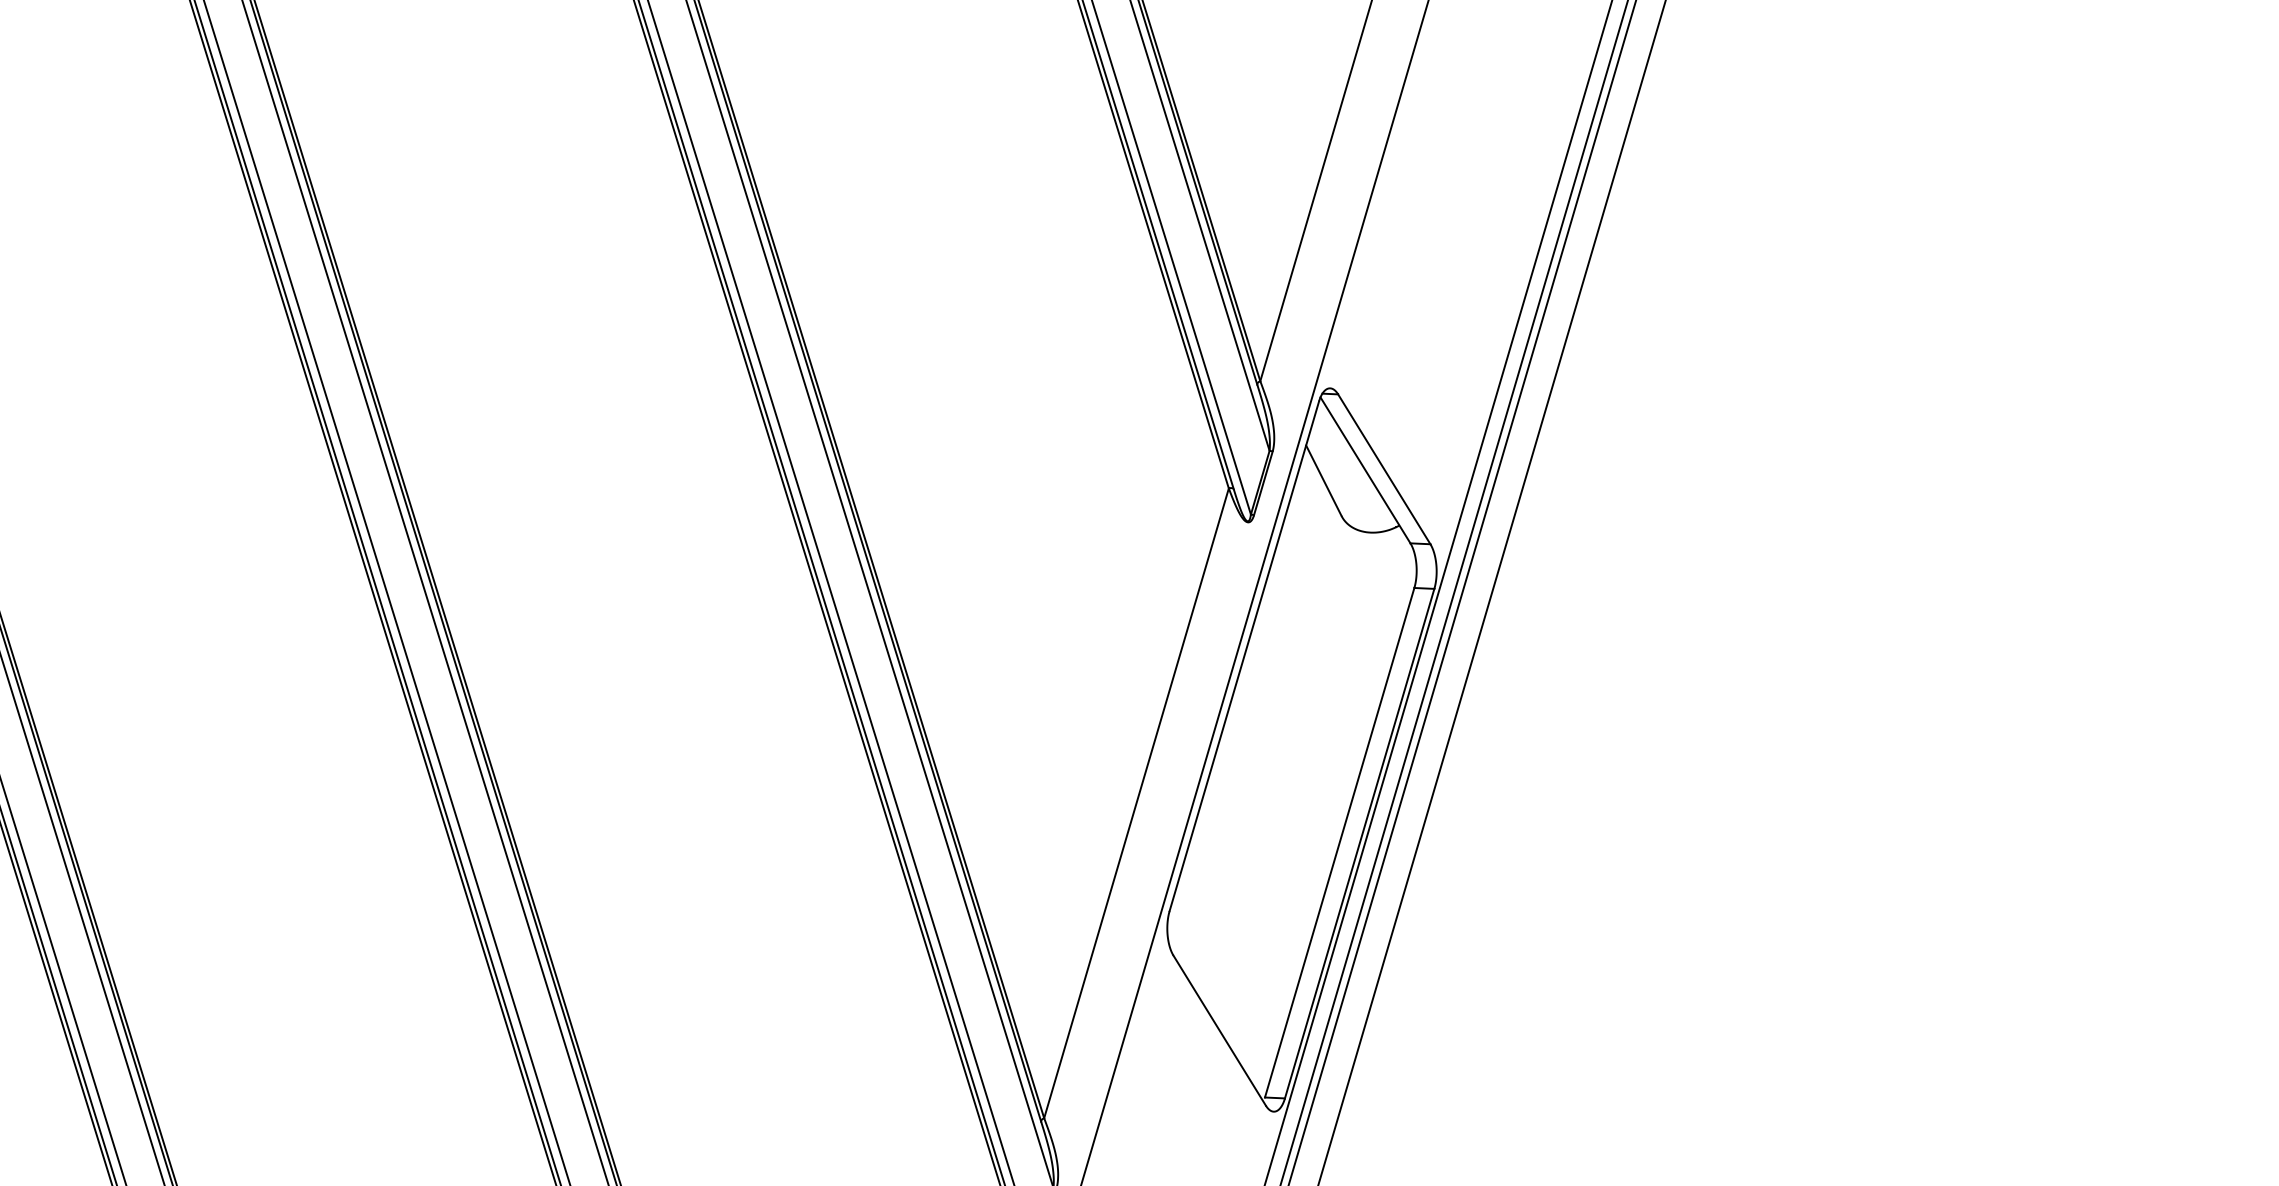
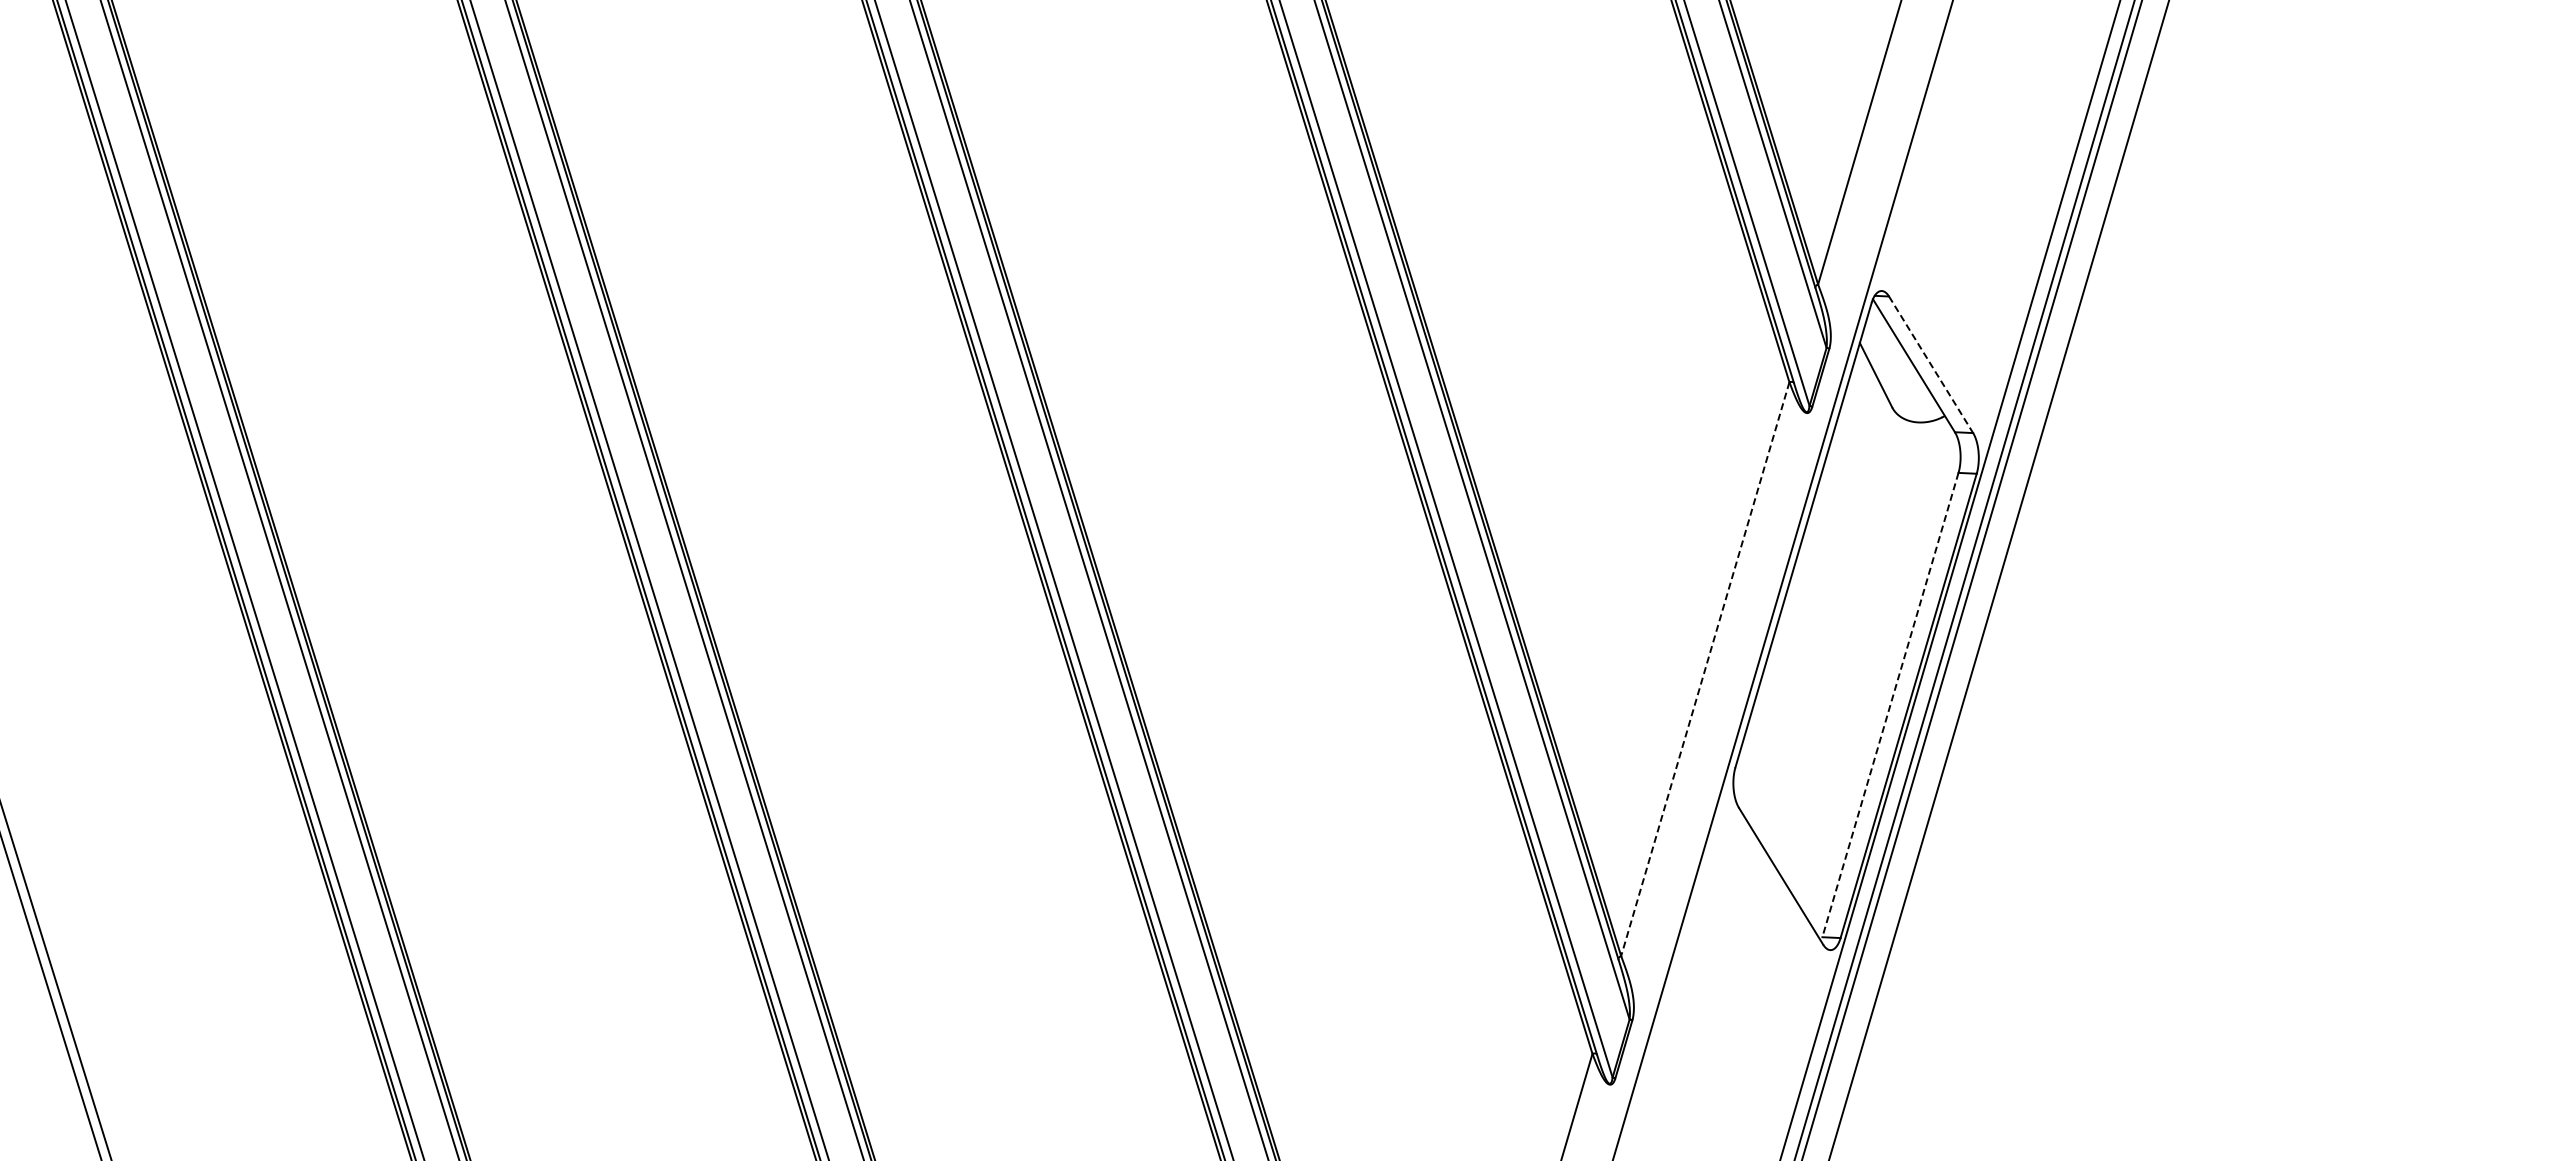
line: (1384, 470) -> (1931, 365), solid -> dashed
line: (1136, 803) -> (1705, 669), solid -> dashed
line: (1339, 843) -> (1890, 705), solid -> dashed

